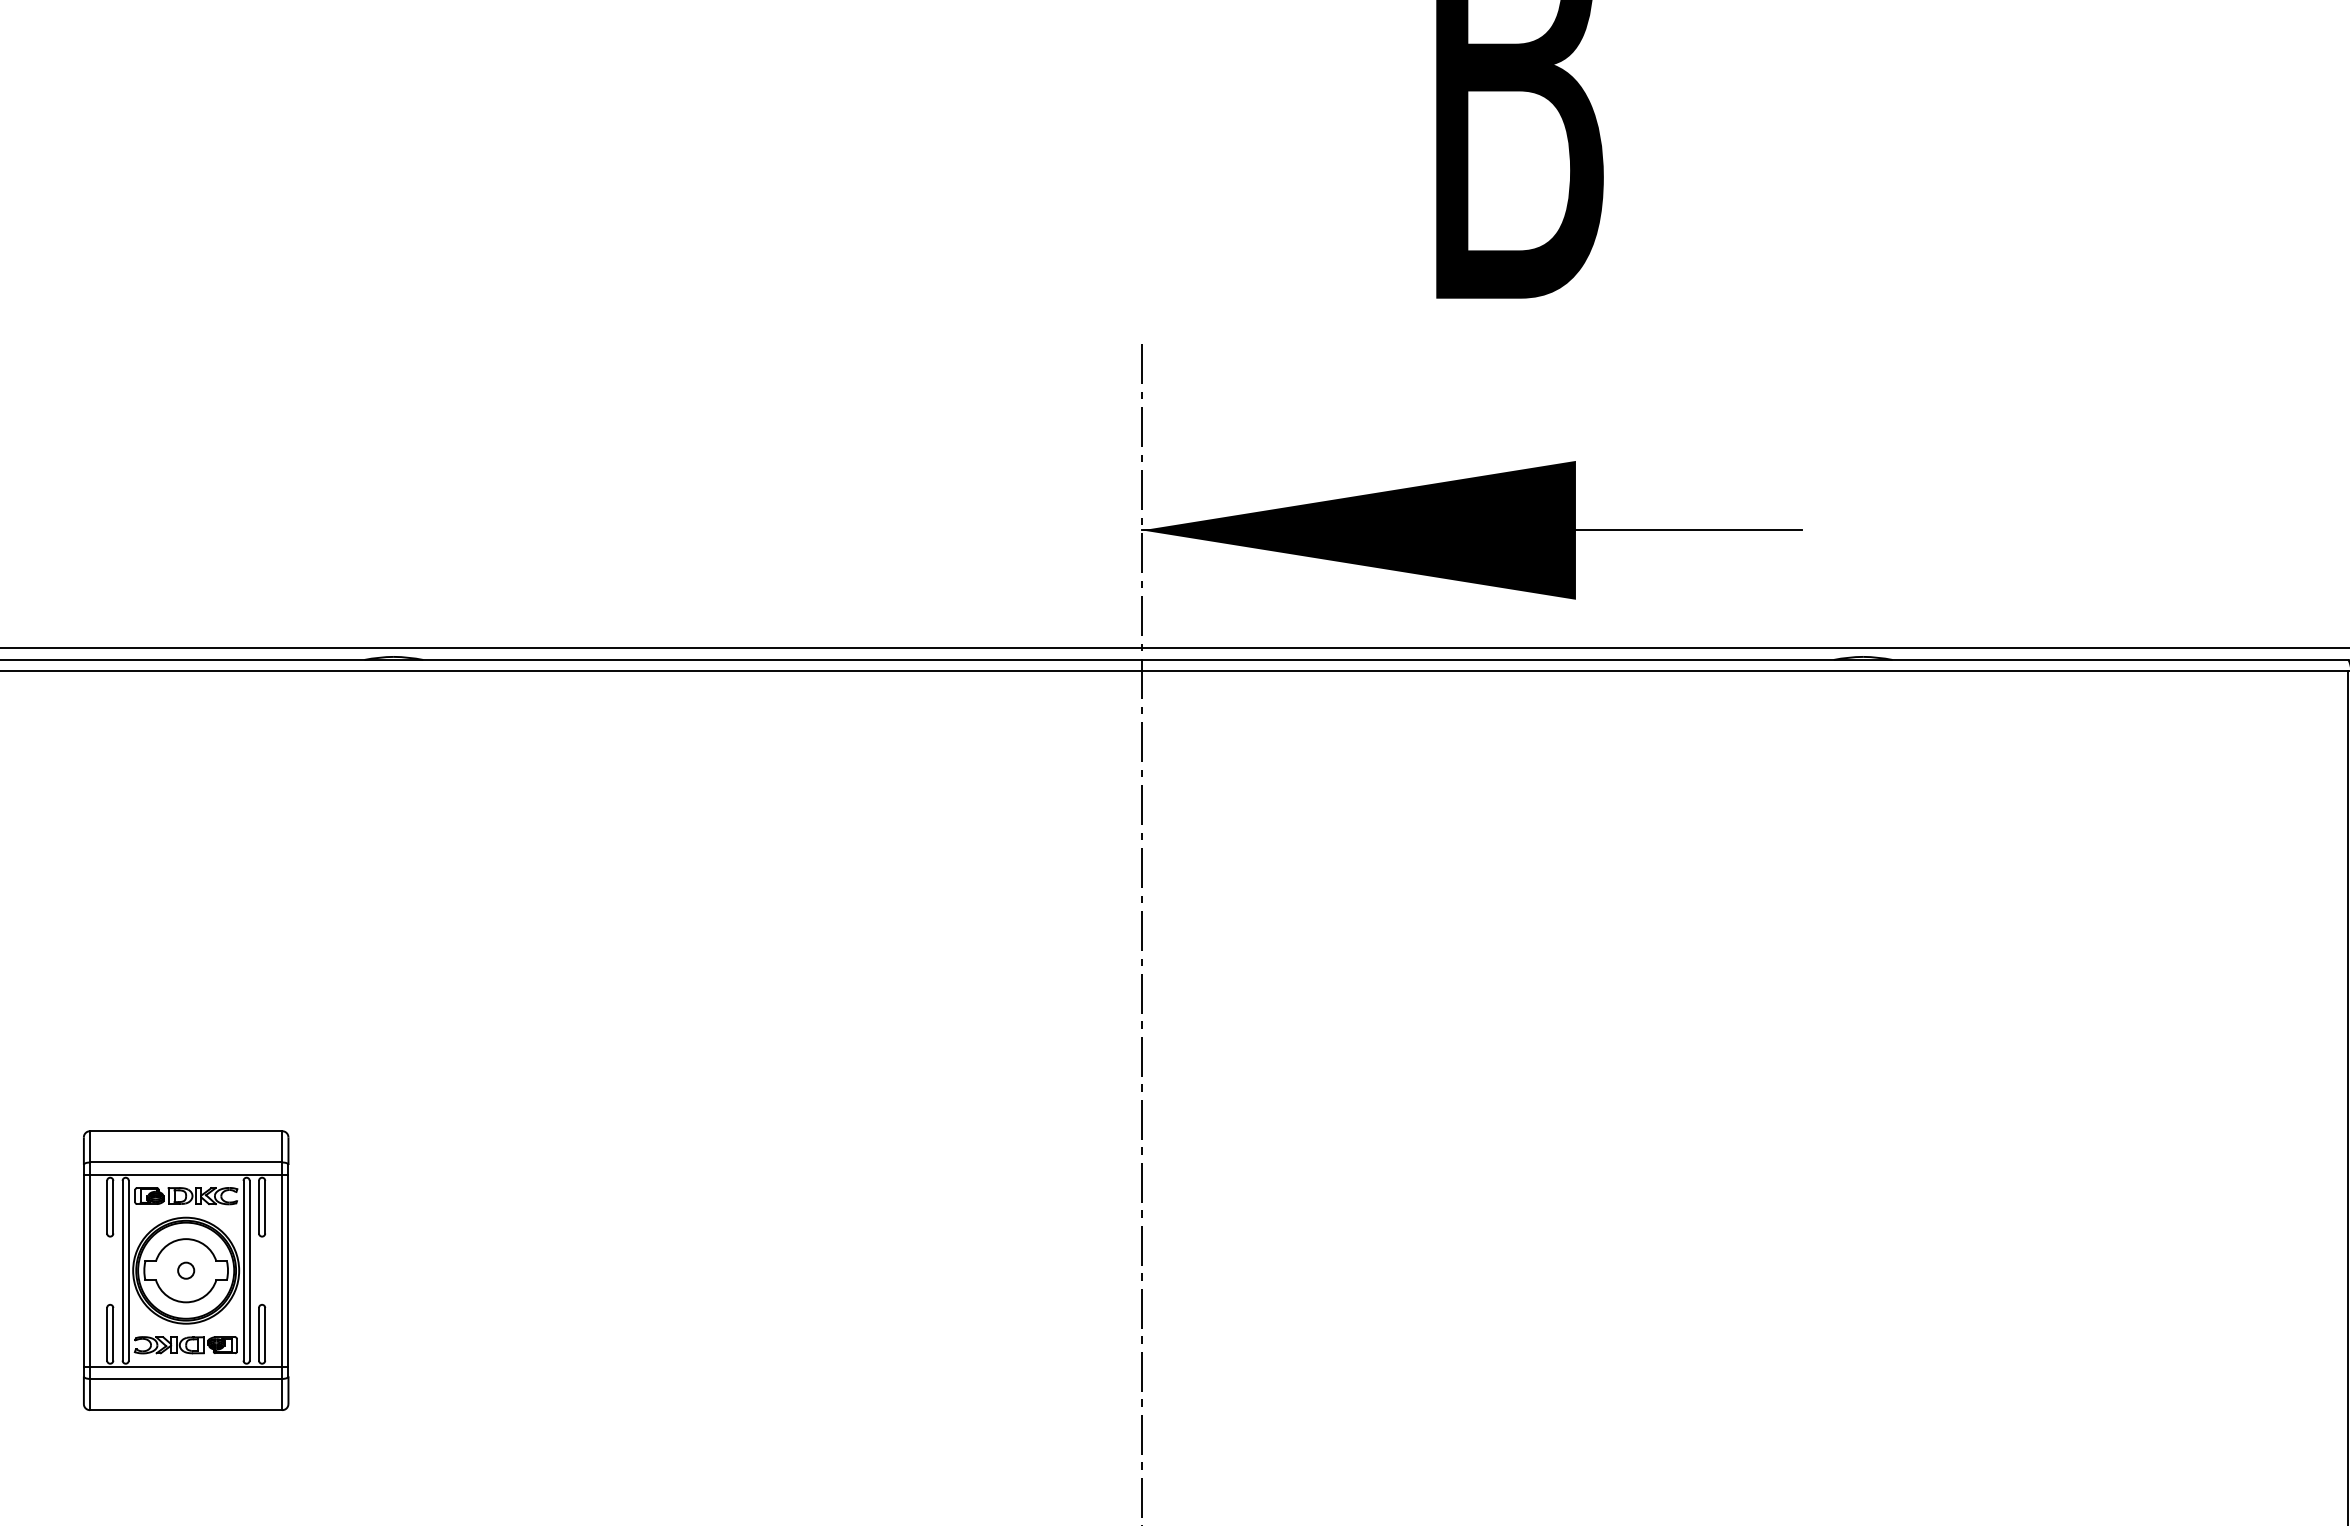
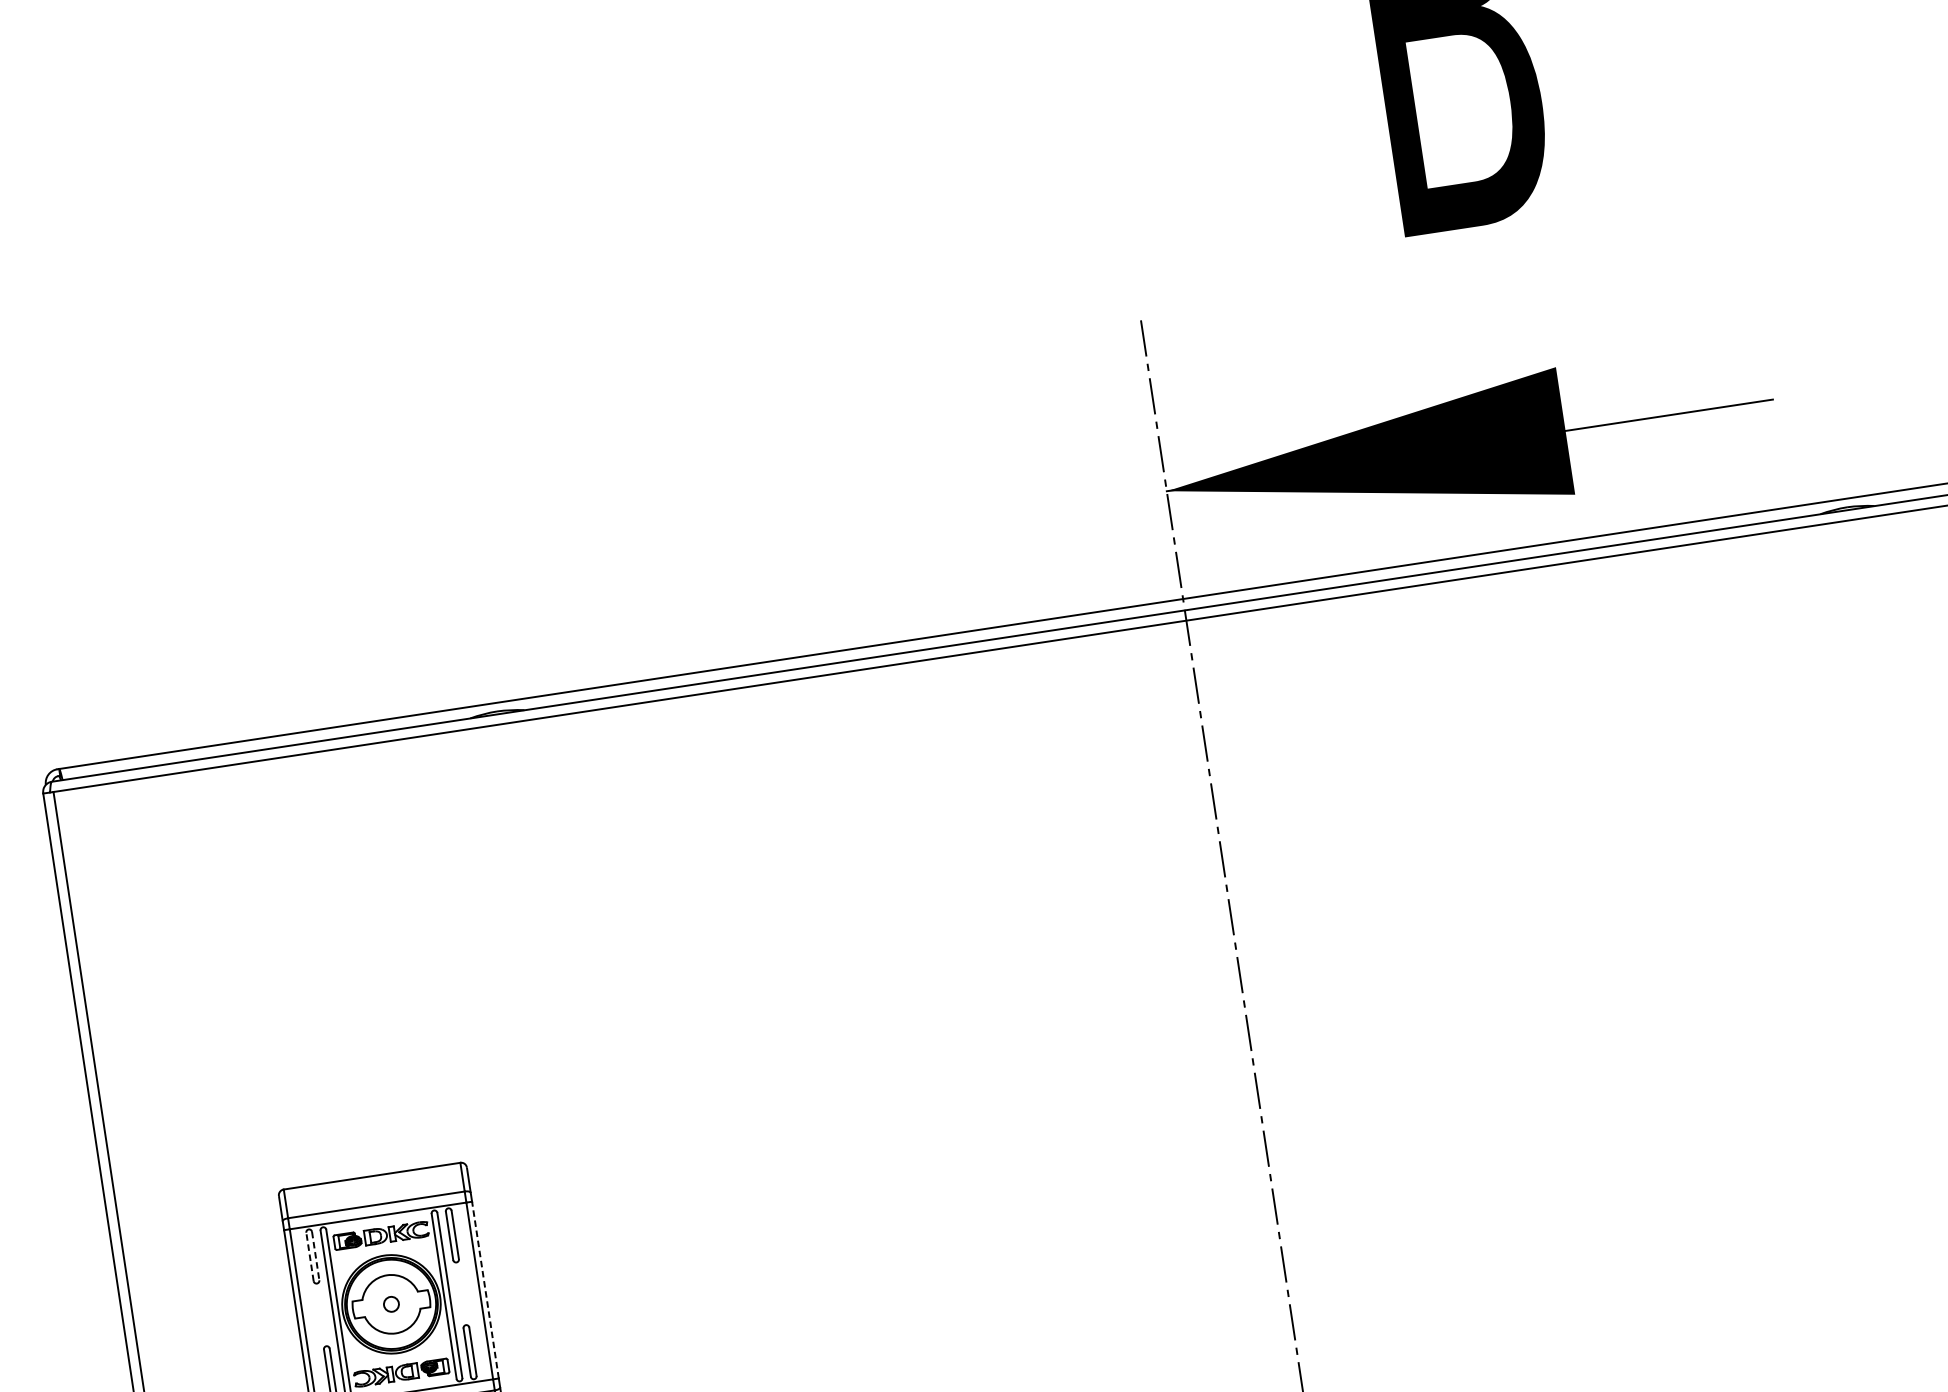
line: (107, 1206) -> (310, 1256), solid -> dashed
line: (113, 1207) -> (315, 1256), solid -> dashed
line: (288, 1270) -> (485, 1289), solid -> dashed

